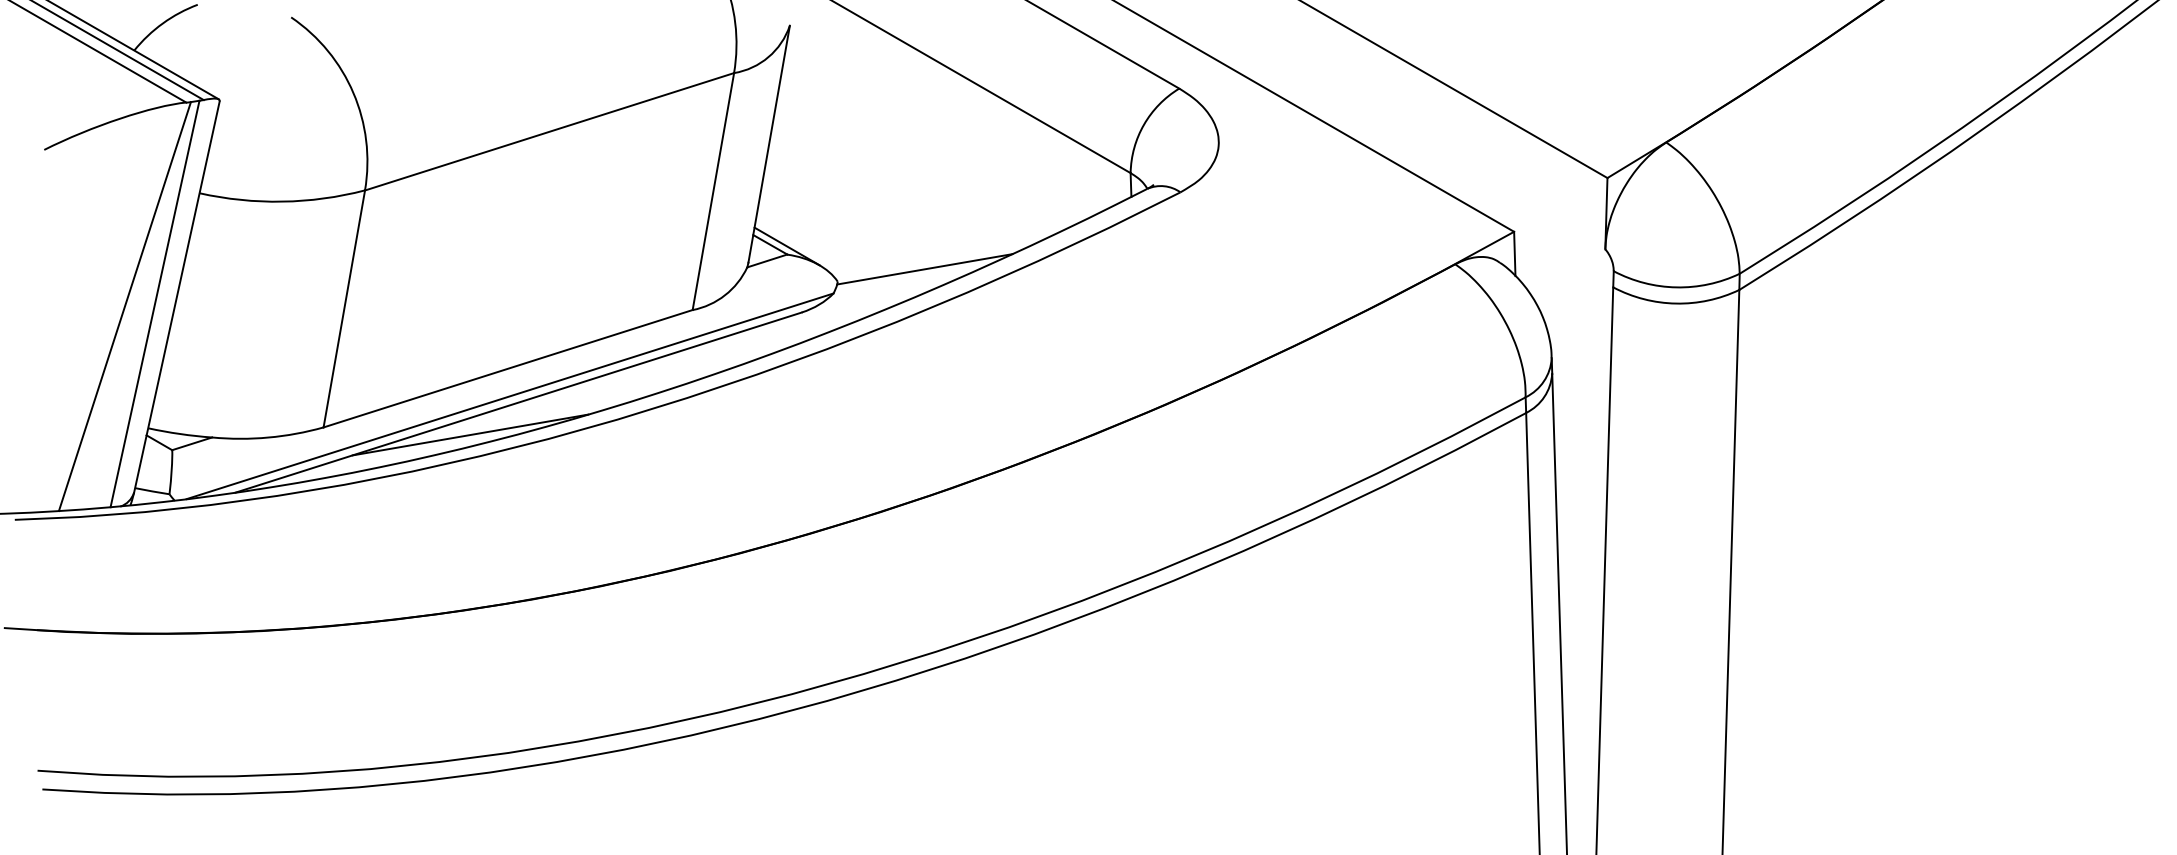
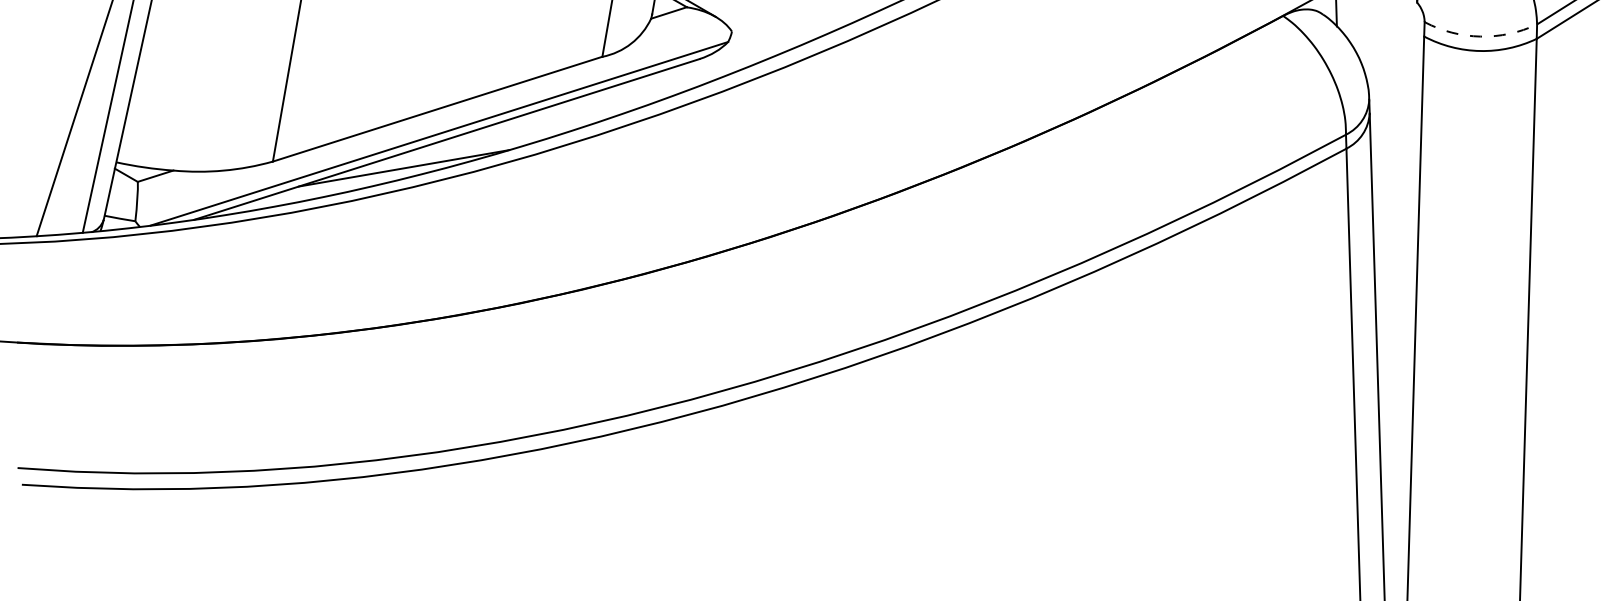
line: (924, 269) -> (809, 20), removed
arc: (1676, 287) -> (1480, 36), solid -> dashed

